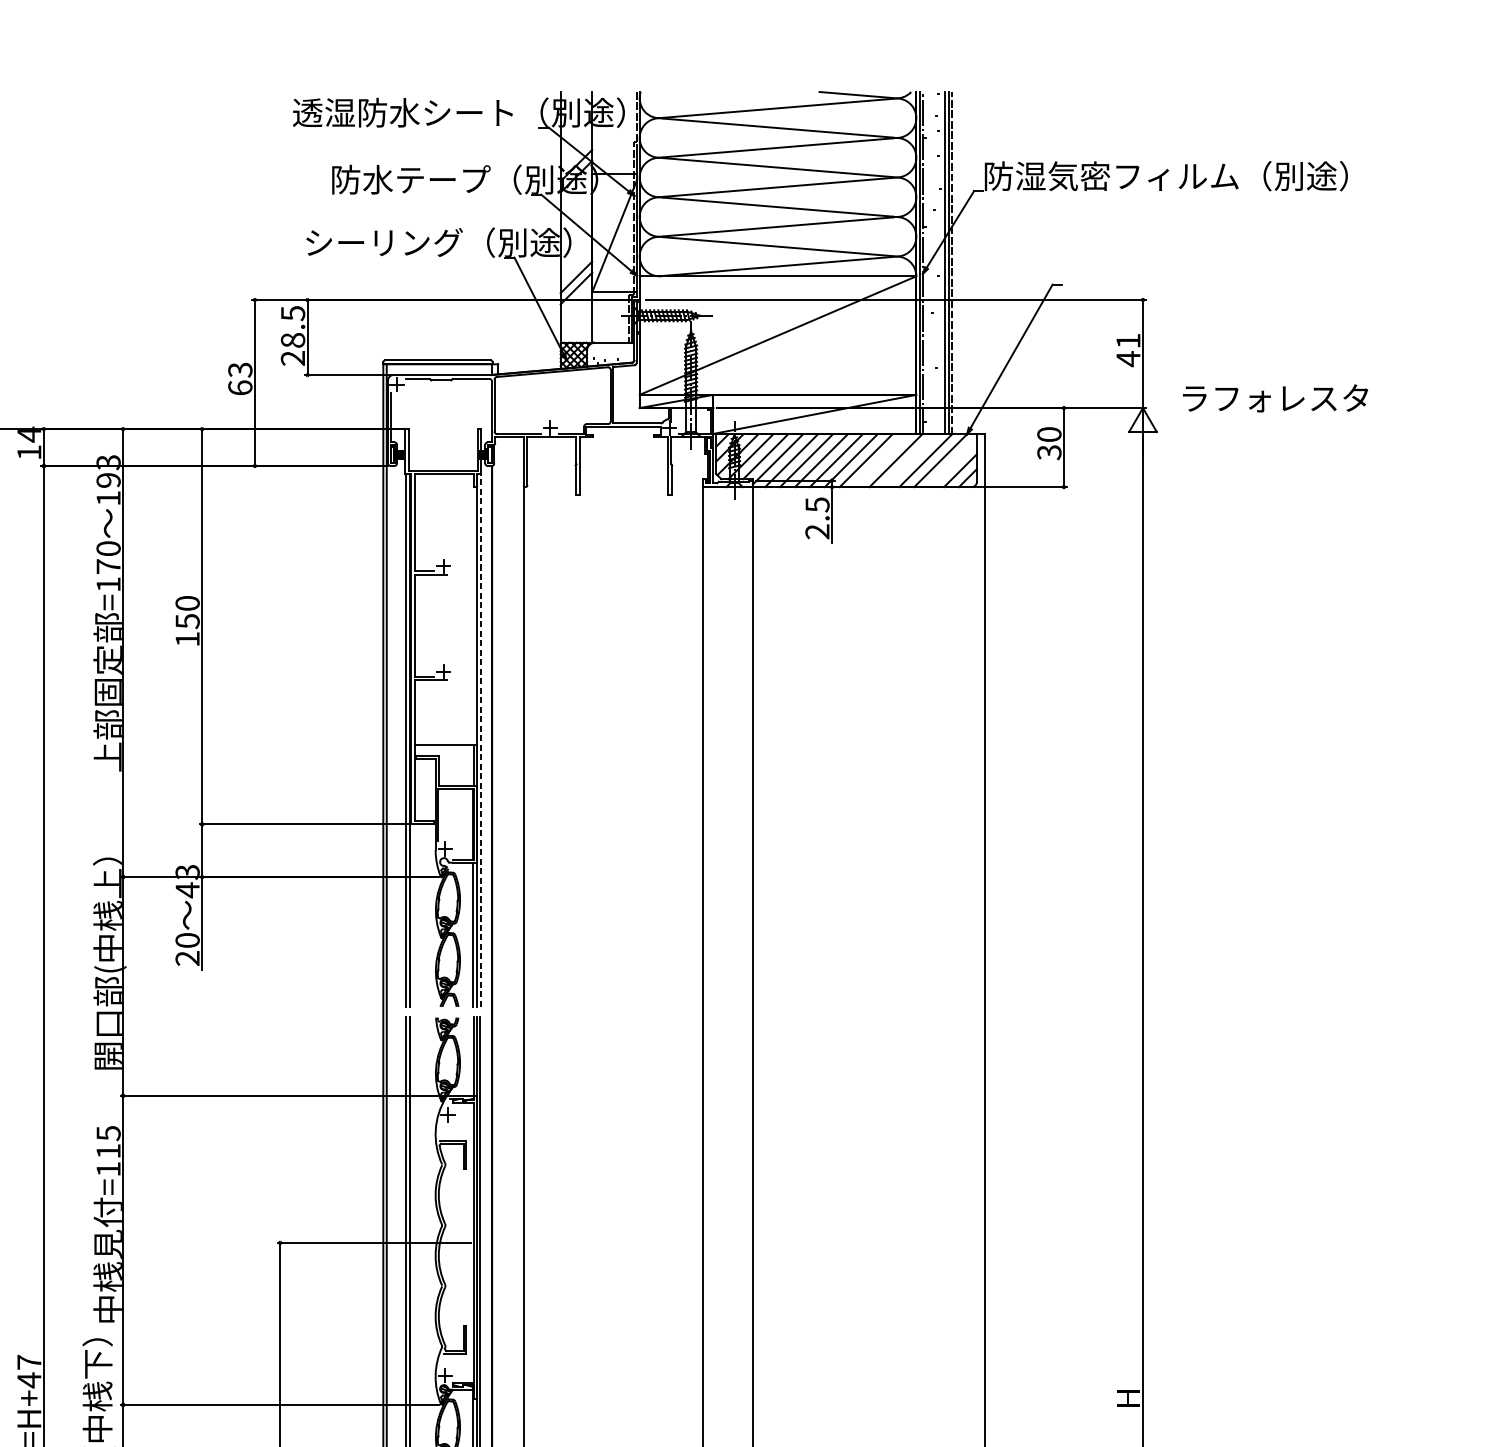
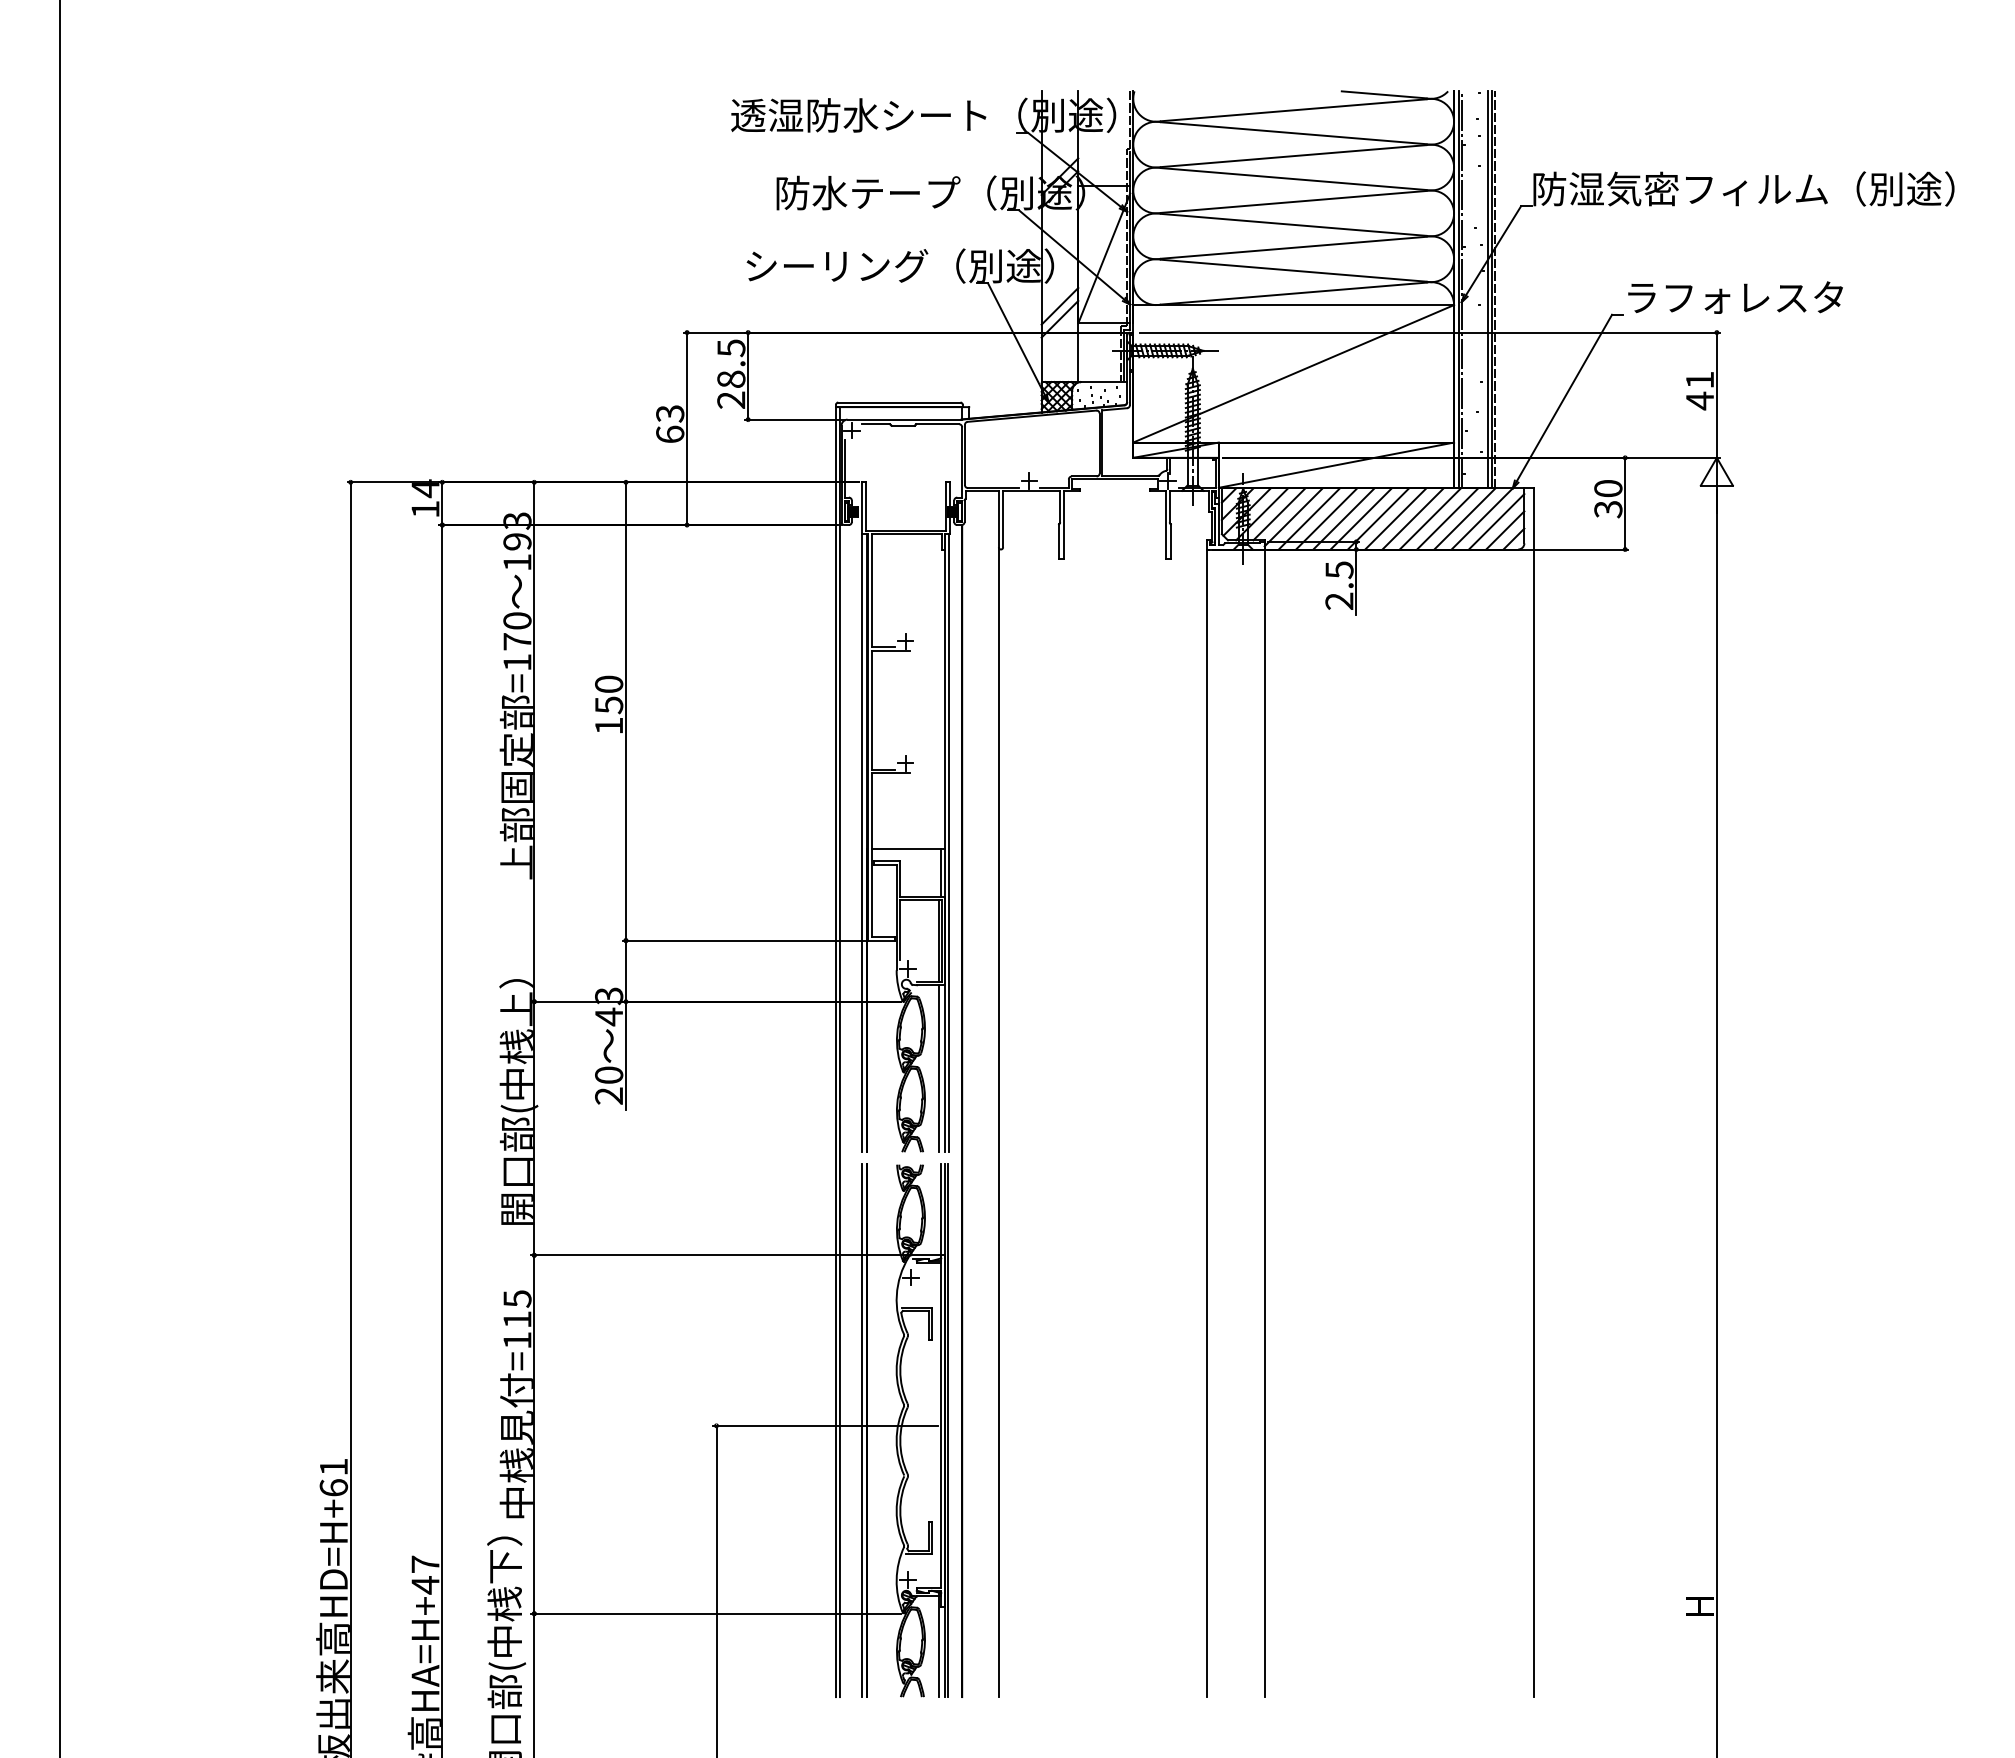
text: (1275, 398) -> (1735, 297), moved
line: (880, 460) -> (1412, 518), added
line: (910, 460) -> (1447, 518), added
line: (952, 462) -> (1496, 521), added
line: (481, 740) -> (949, 843), dashed -> solid

